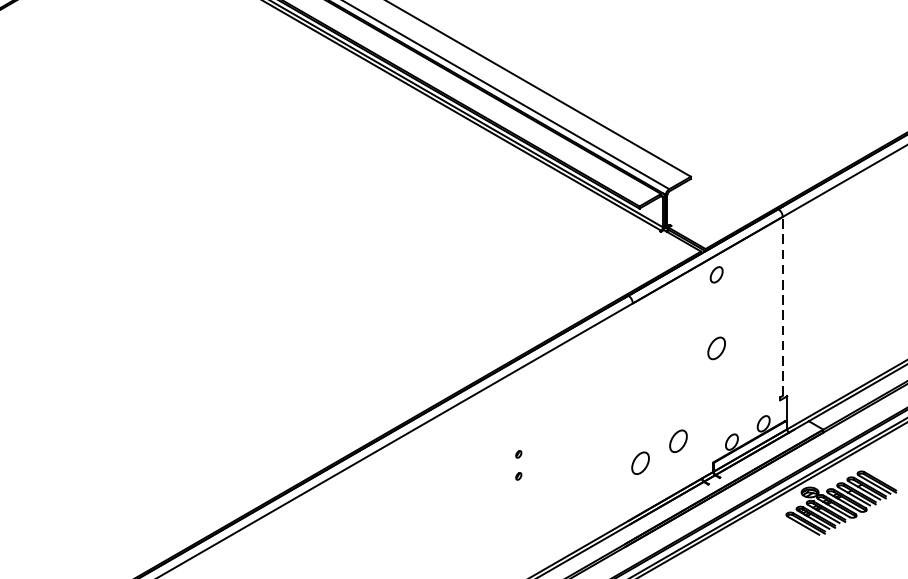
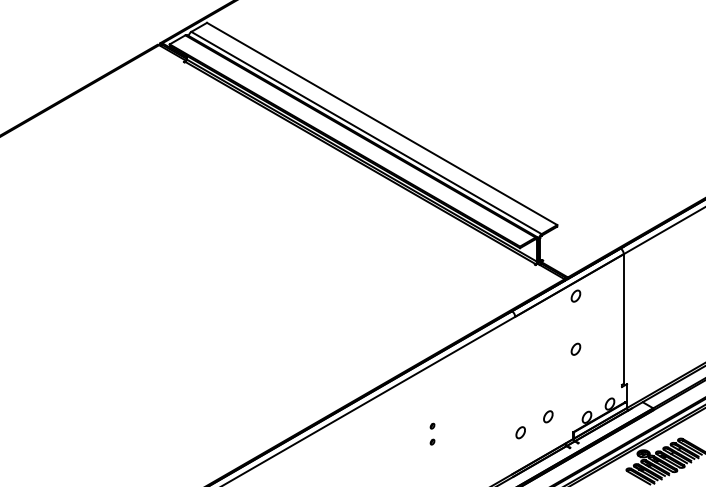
line: (782, 307) -> (623, 319), dashed -> solid
part: (716, 347) -> (575, 348), size x0.71
part: (678, 440) -> (548, 416), size x0.71
part: (640, 463) -> (520, 432), size x0.71

